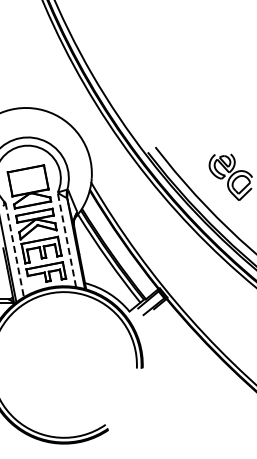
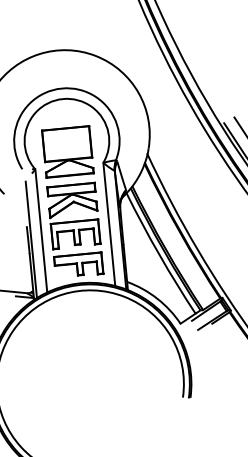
line: (66, 239) -> (108, 223), dashed -> solid
line: (14, 250) -> (40, 231), dashed -> solid

